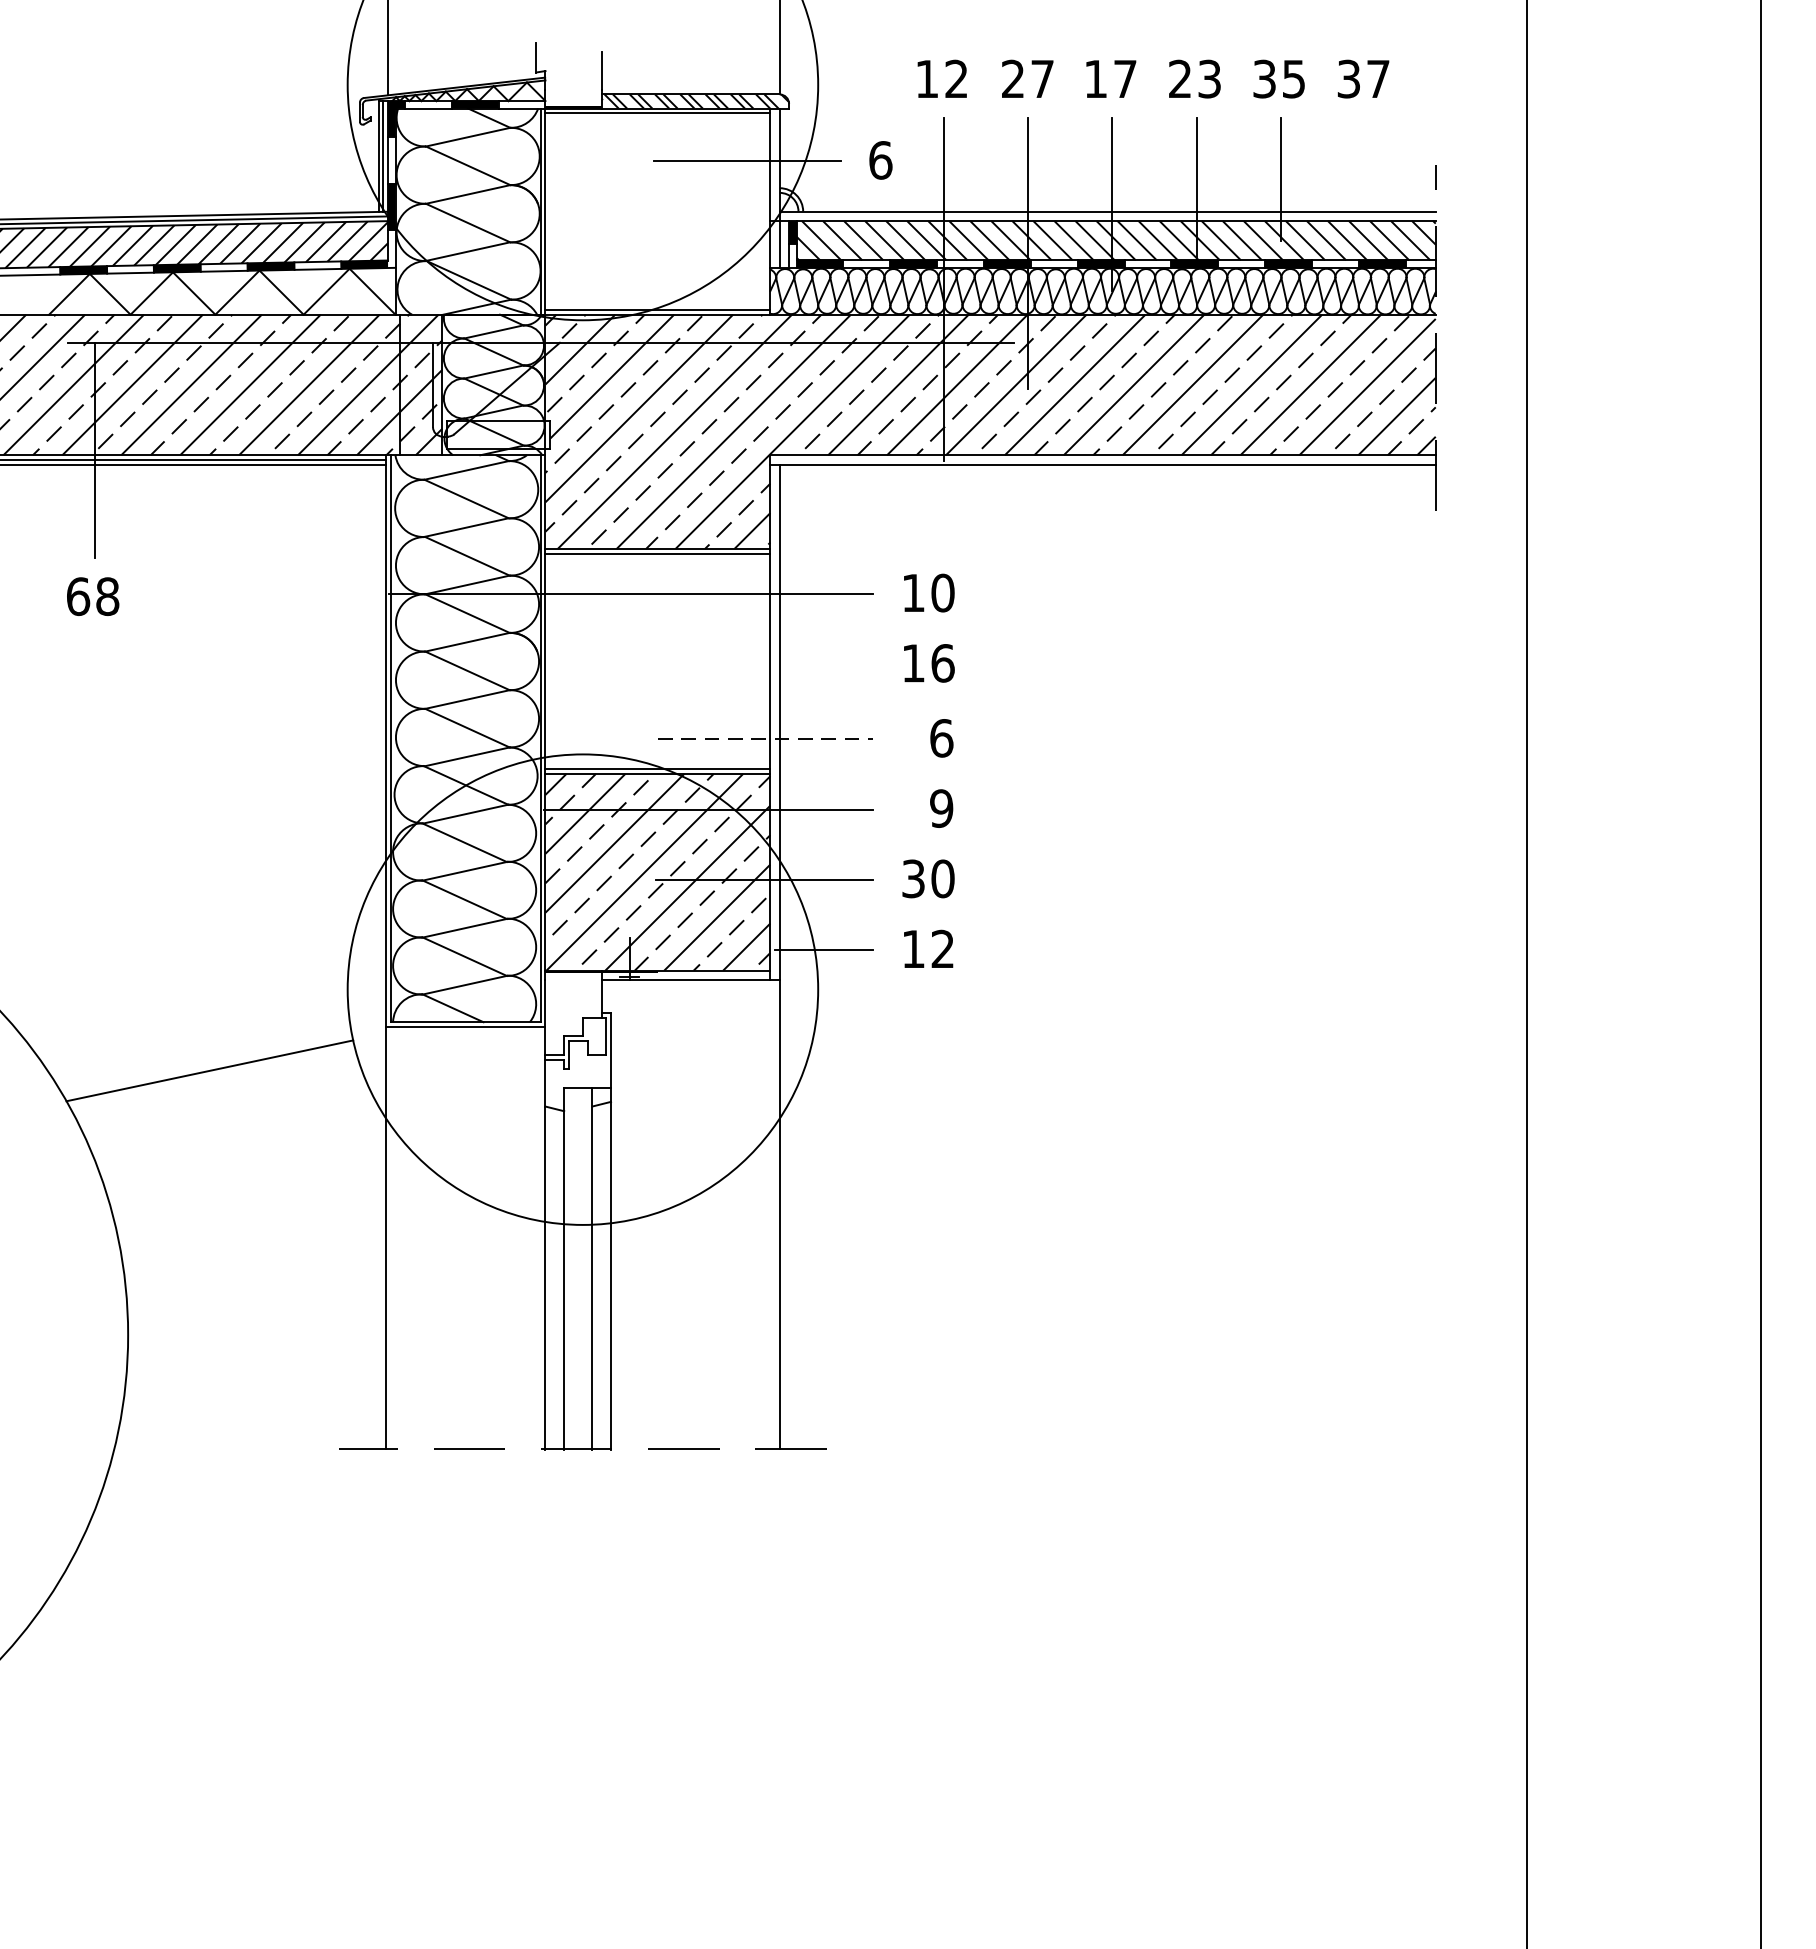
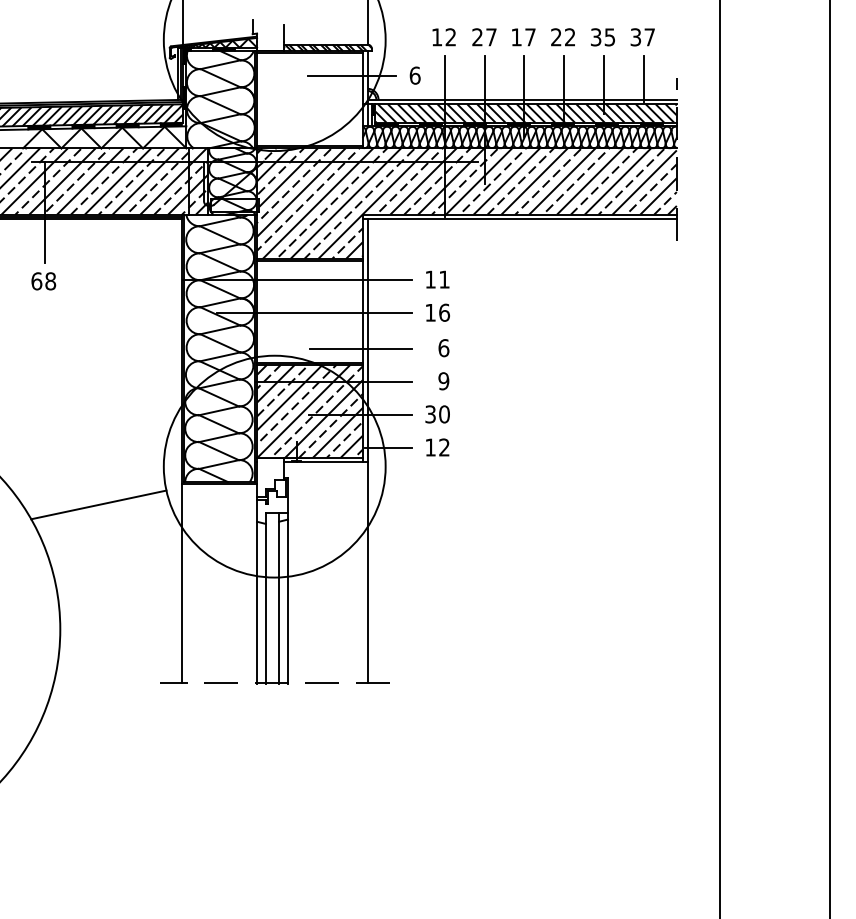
text: (1210, 79) -> (570, 37), 23 -> 22
line: (1365, 166) -> (643, 78), added
text: (942, 592) -> (444, 279), 10 -> 11
line: (667, 664) -> (314, 313), added
line: (764, 739) -> (360, 348), dashed -> solid

